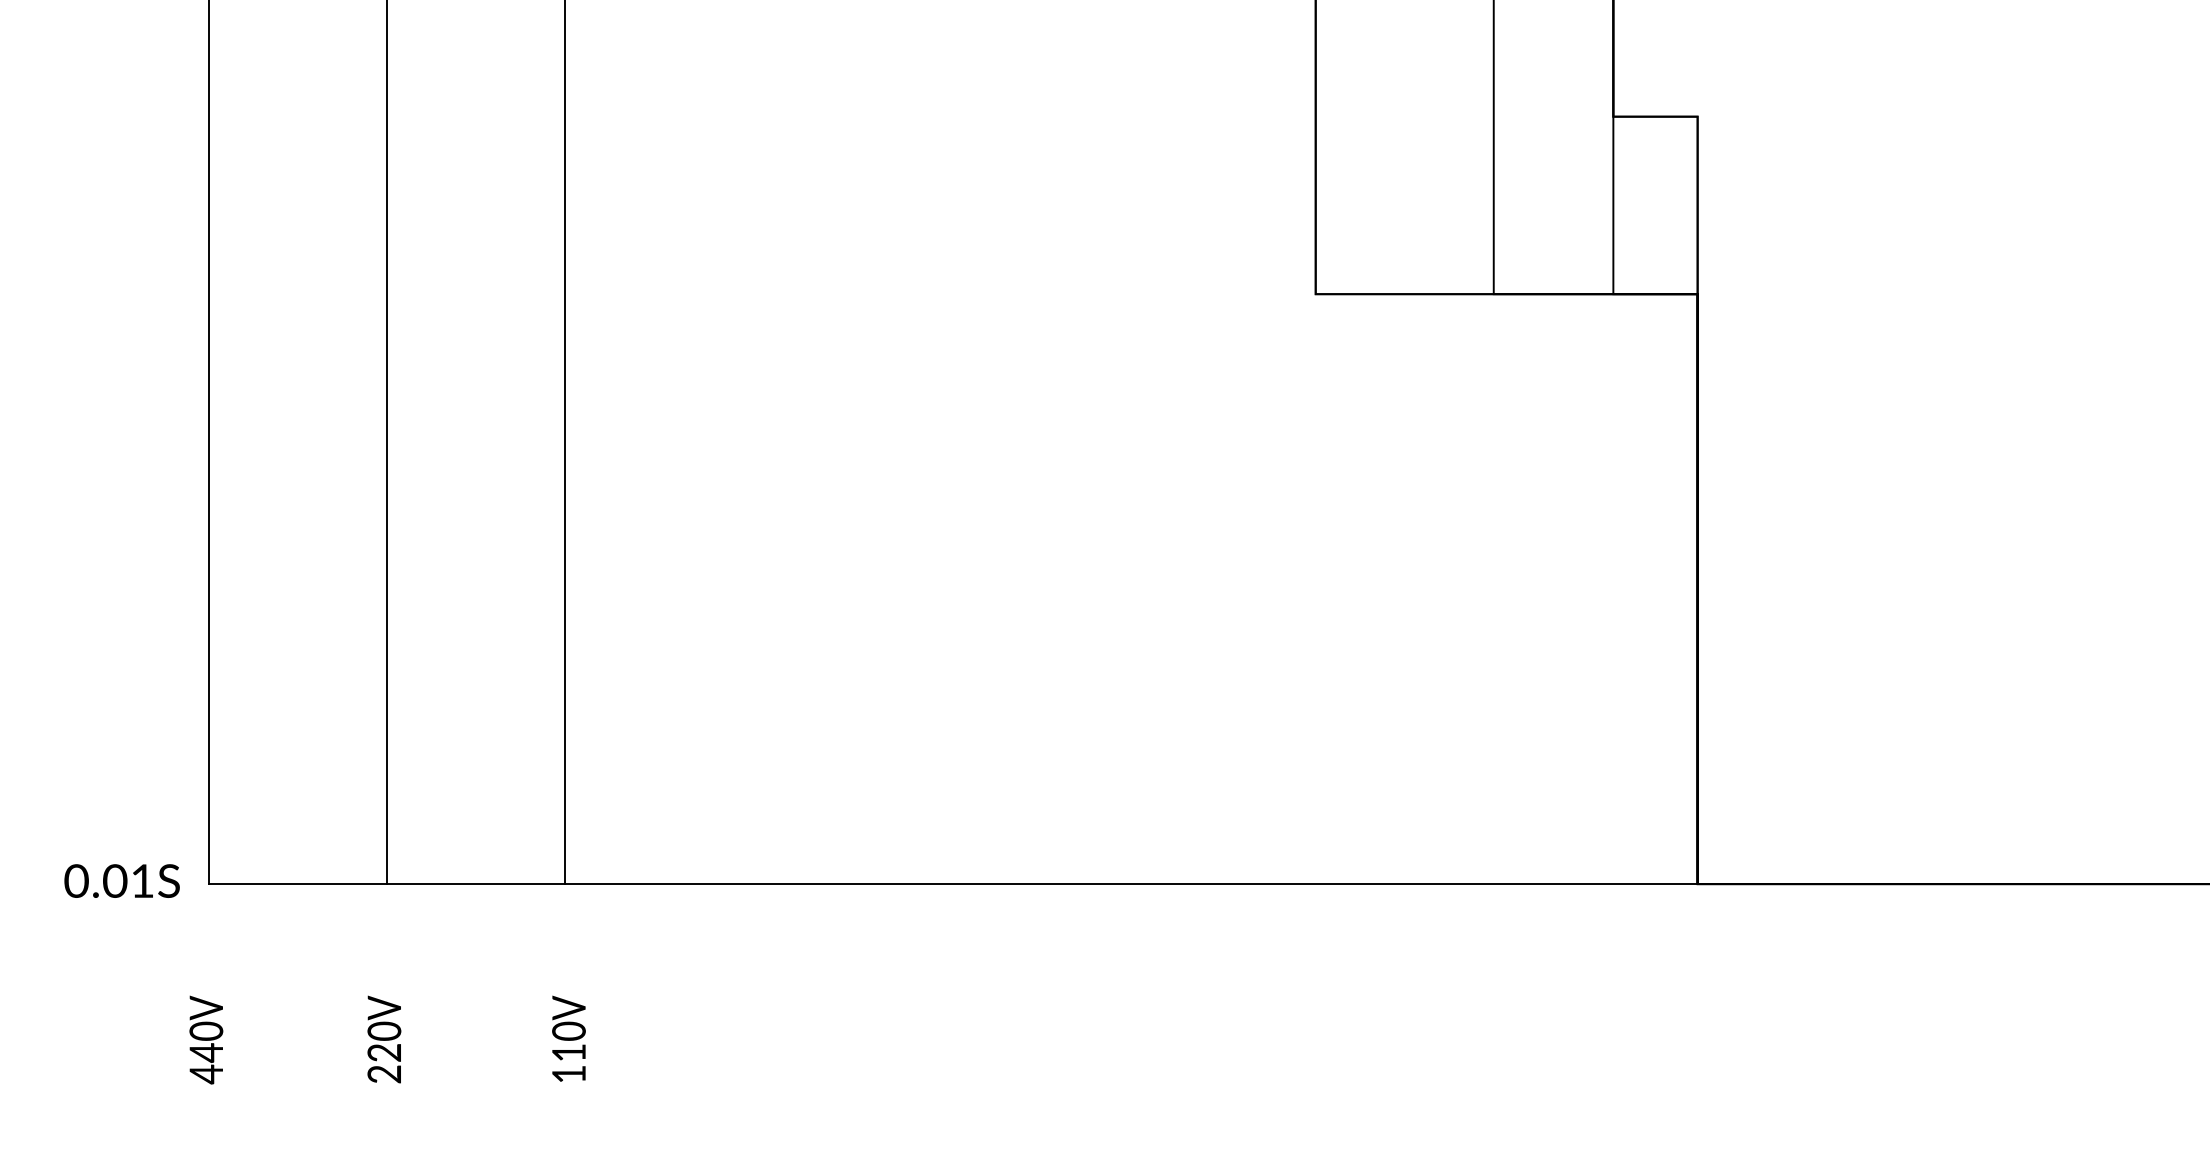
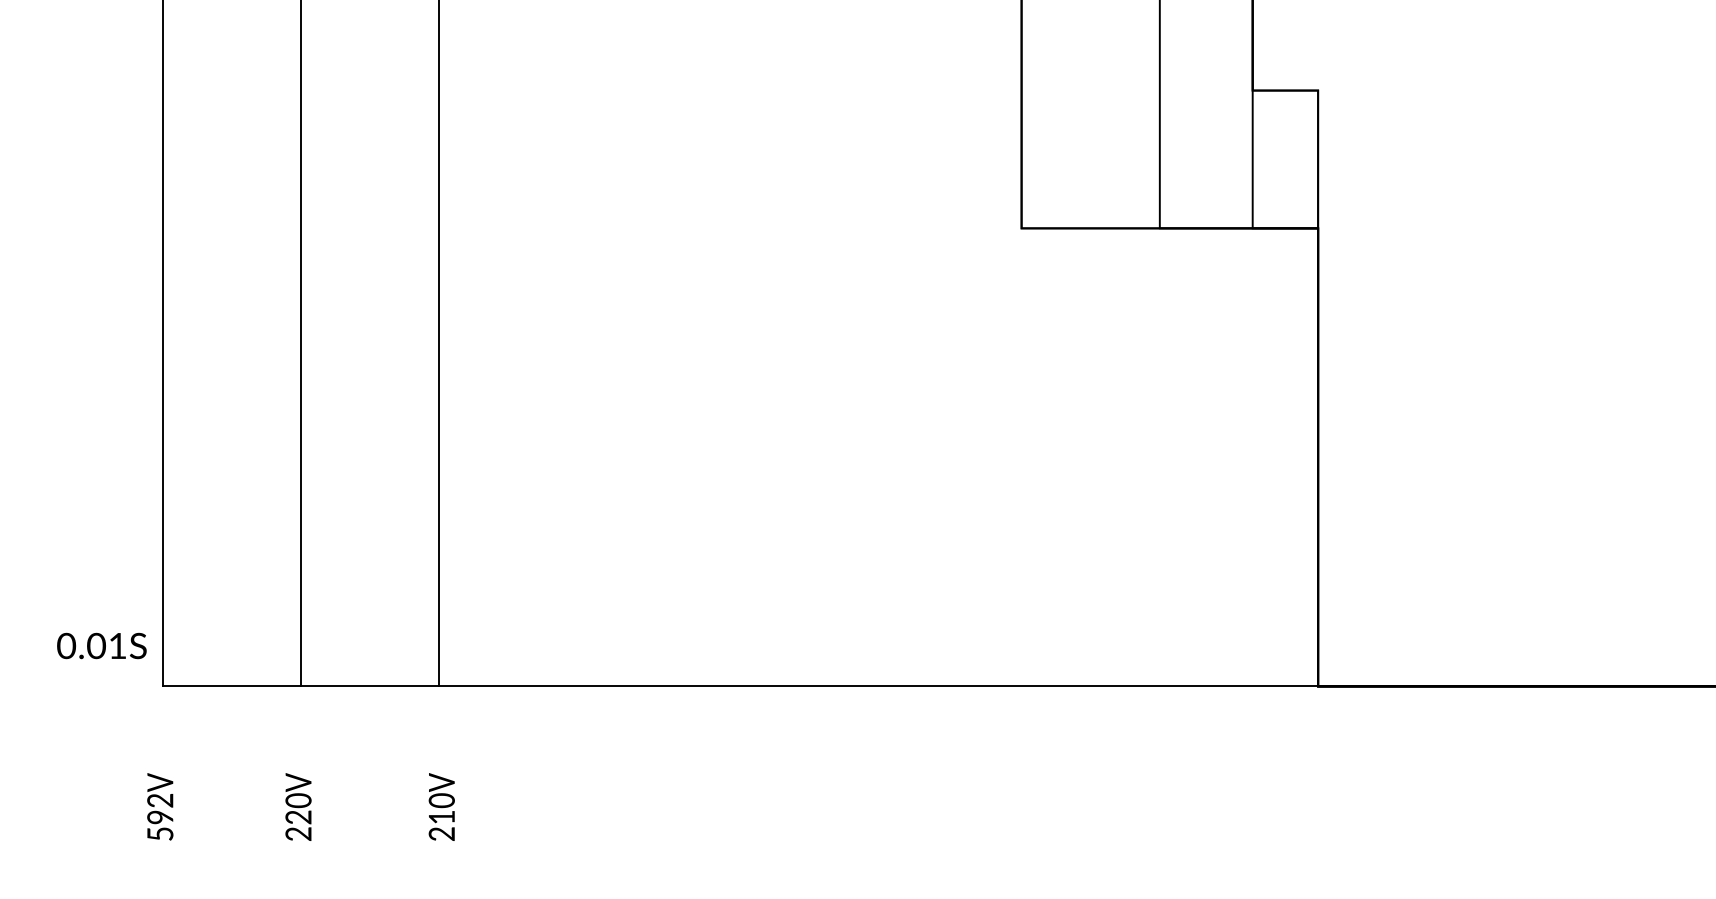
text: (121, 880) -> (101, 645), moved
text: (206, 1052) -> (160, 817), 440V -> 592V
text: (568, 1074) -> (441, 834), 110V -> 210V

